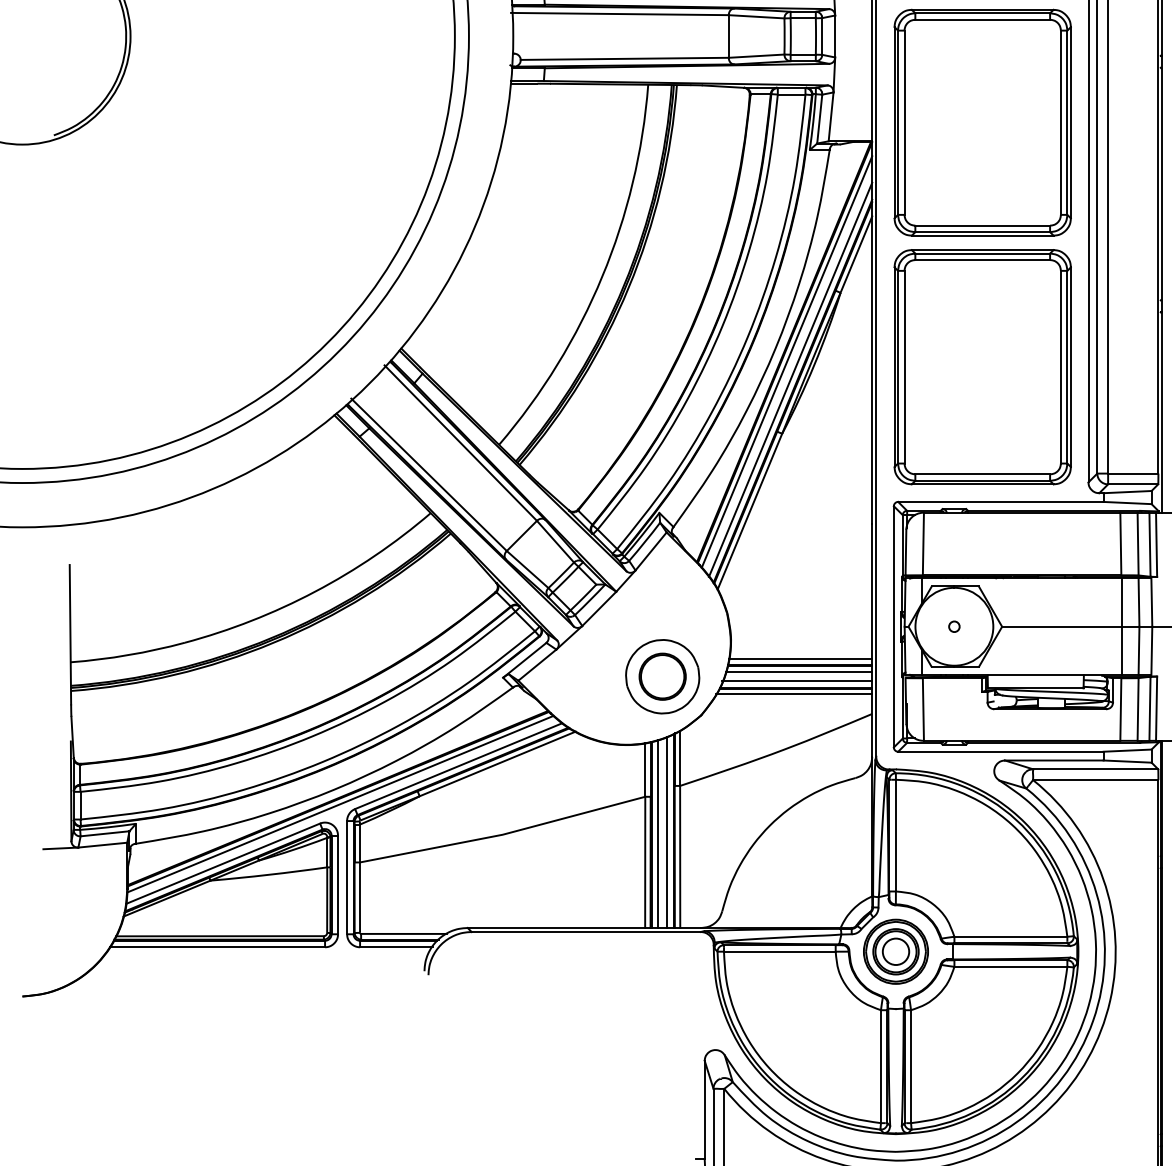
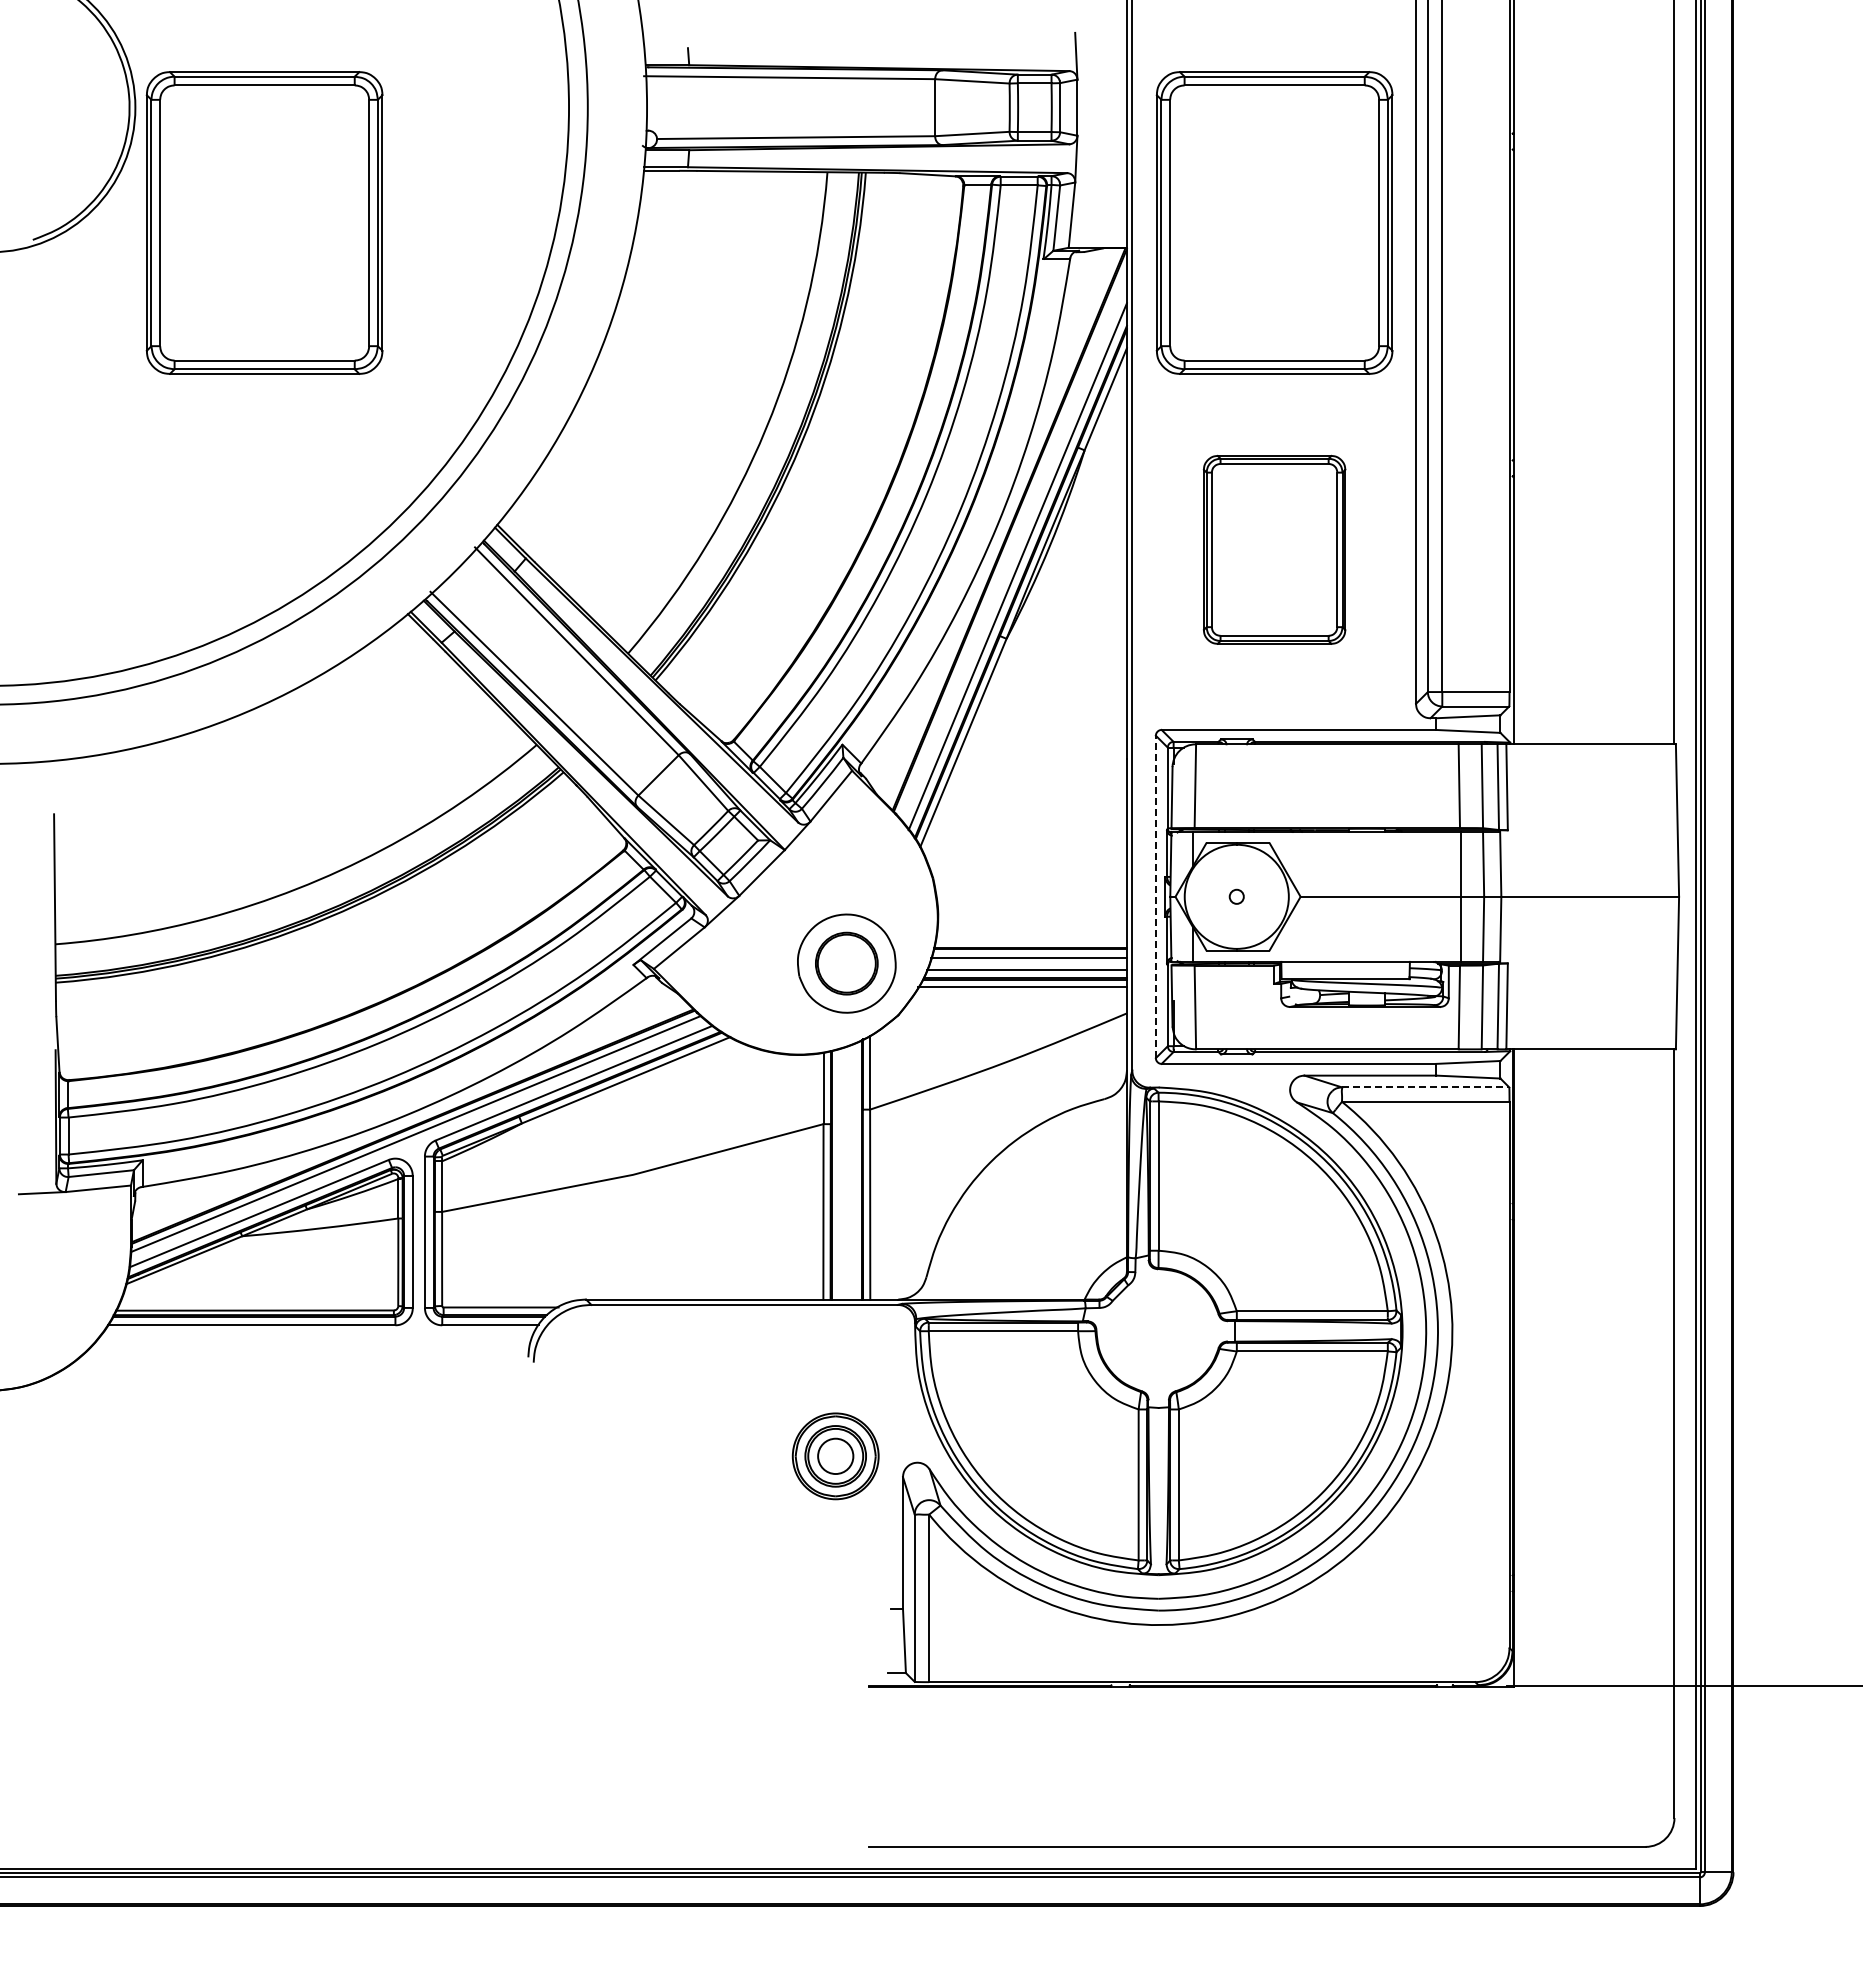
part: (227, 122) -> (264, 222), added
line: (786, 361) -> (1012, 542), removed
part: (982, 366) -> (1274, 549), size x0.6
line: (893, 626) -> (1155, 896), solid -> dashed
line: (800, 659) -> (1030, 940), removed
line: (1095, 769) -> (1425, 1087), solid -> dashed
line: (666, 832) -> (852, 1171), removed
line: (657, 833) -> (840, 1173), removed
part: (895, 951) -> (835, 1456), moved

